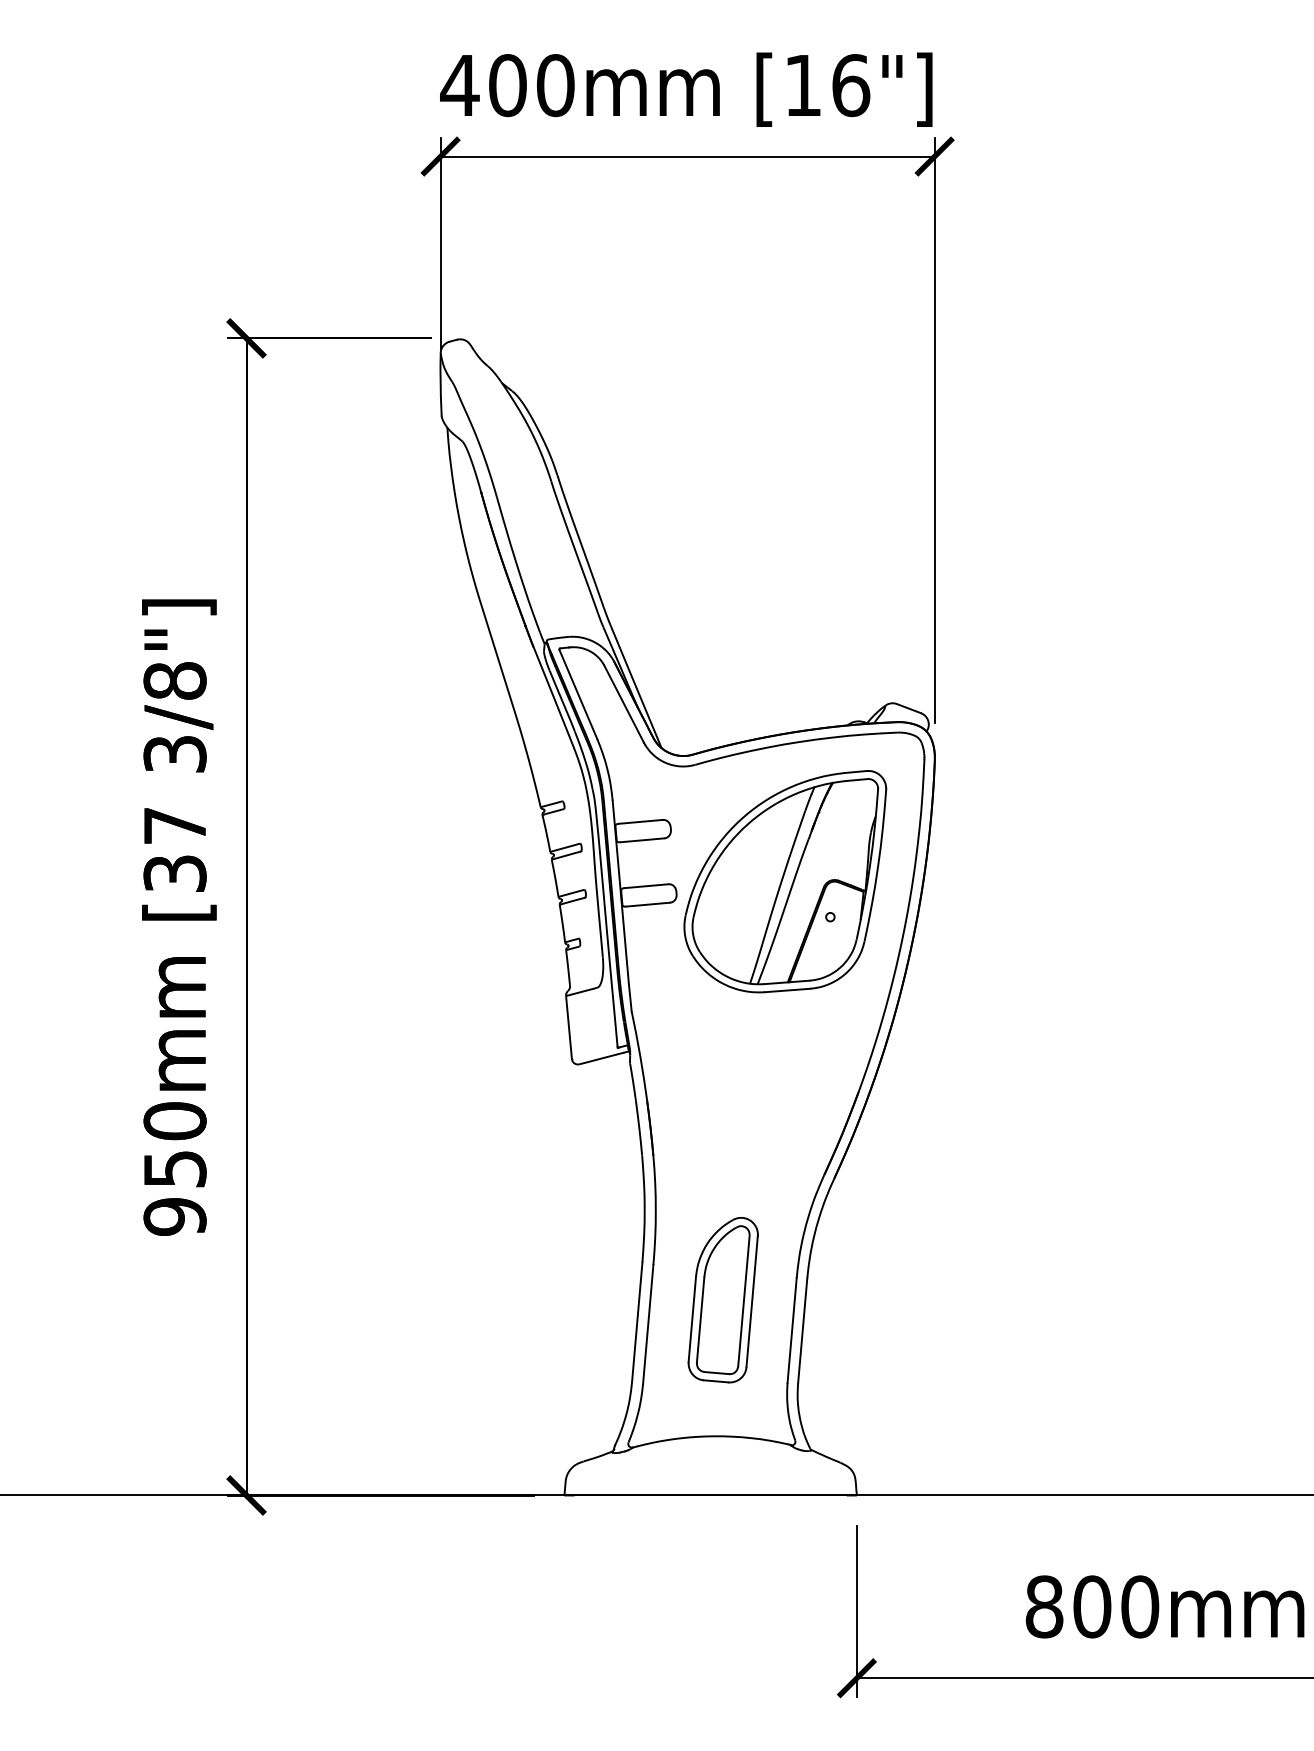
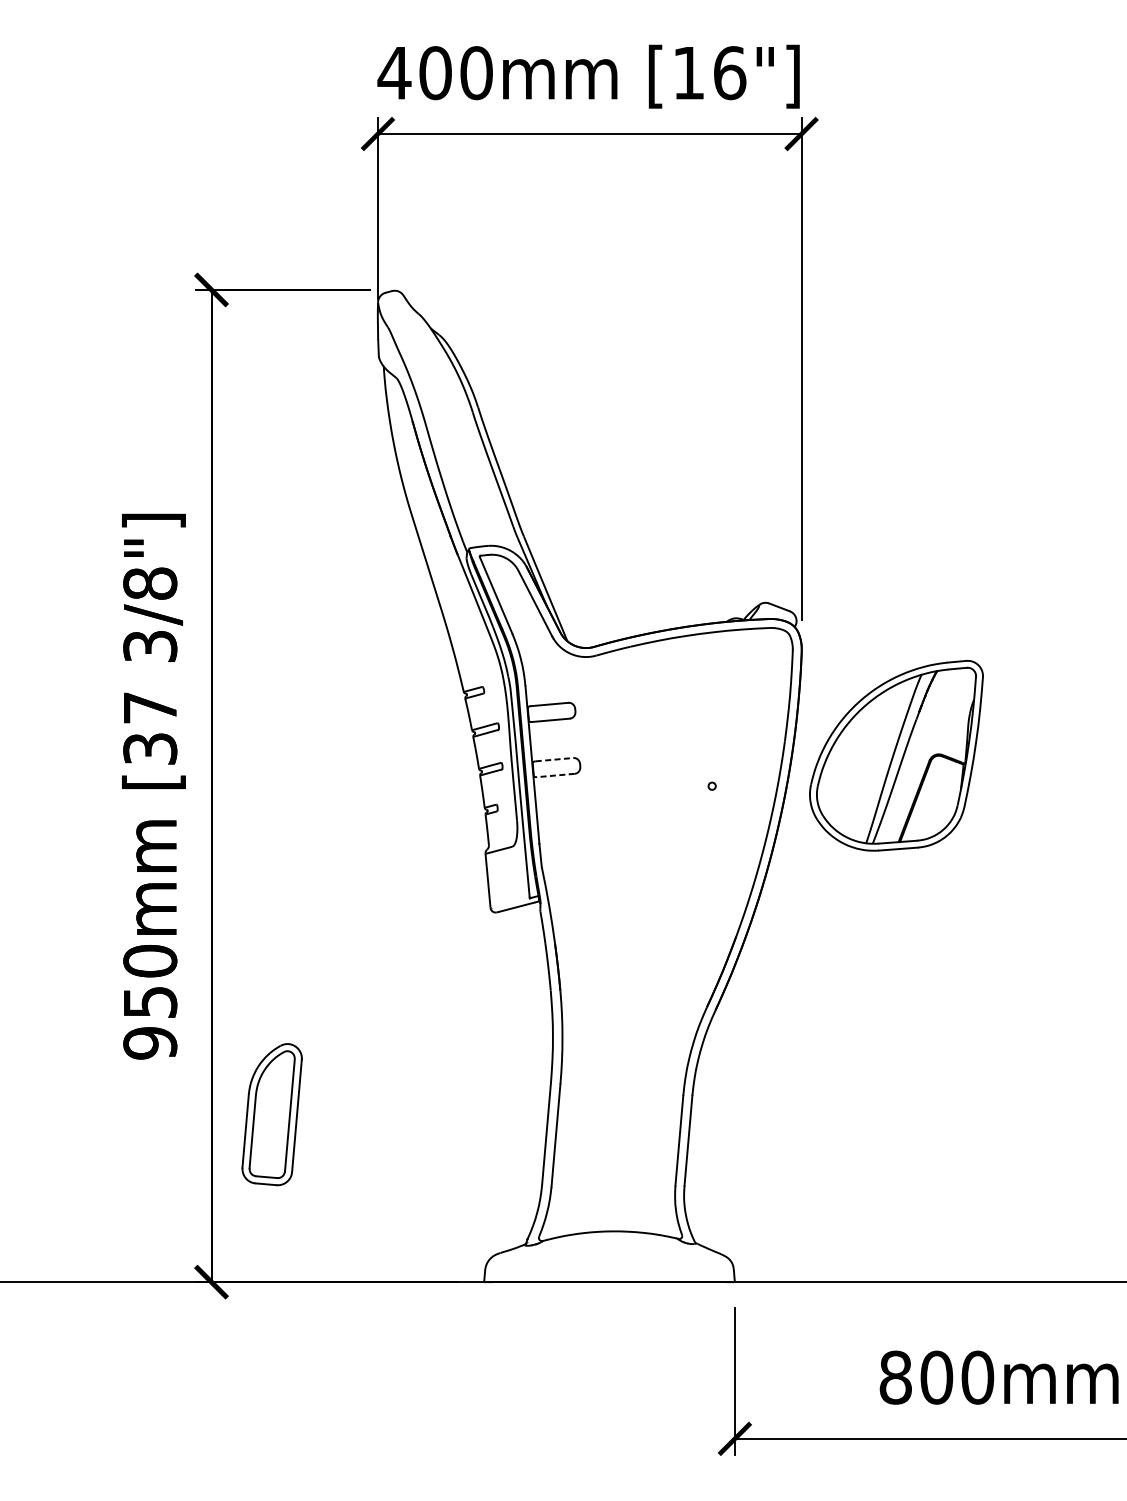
part: (785, 881) -> (896, 755), moved
line: (646, 886) -> (554, 759), solid -> dashed
line: (648, 904) -> (556, 775), solid -> dashed
part: (722, 1300) -> (271, 1114), moved

